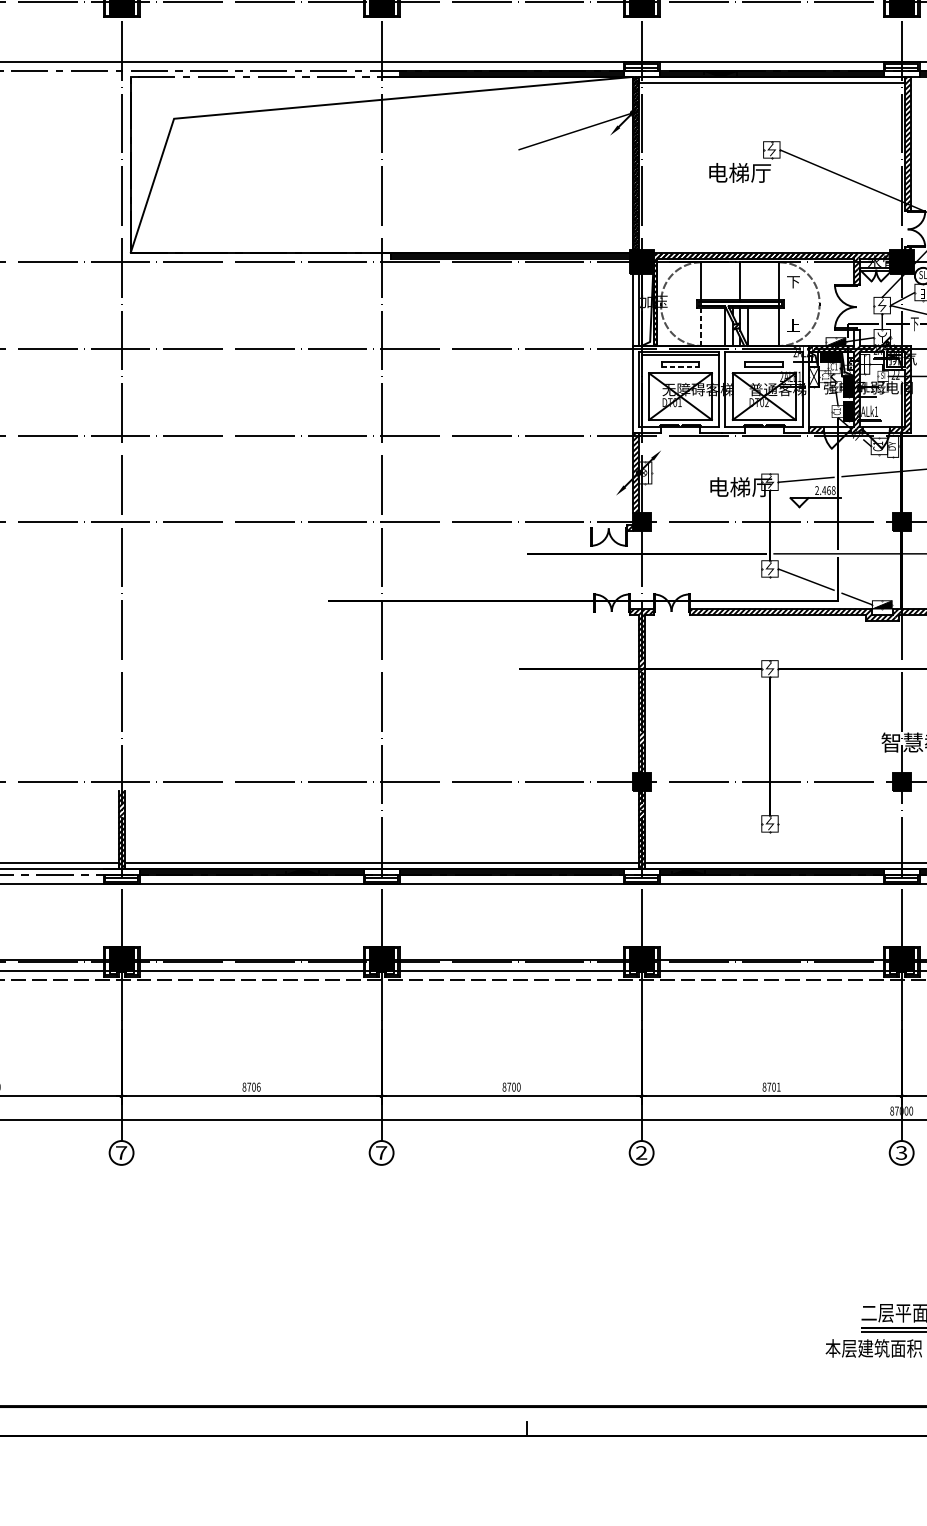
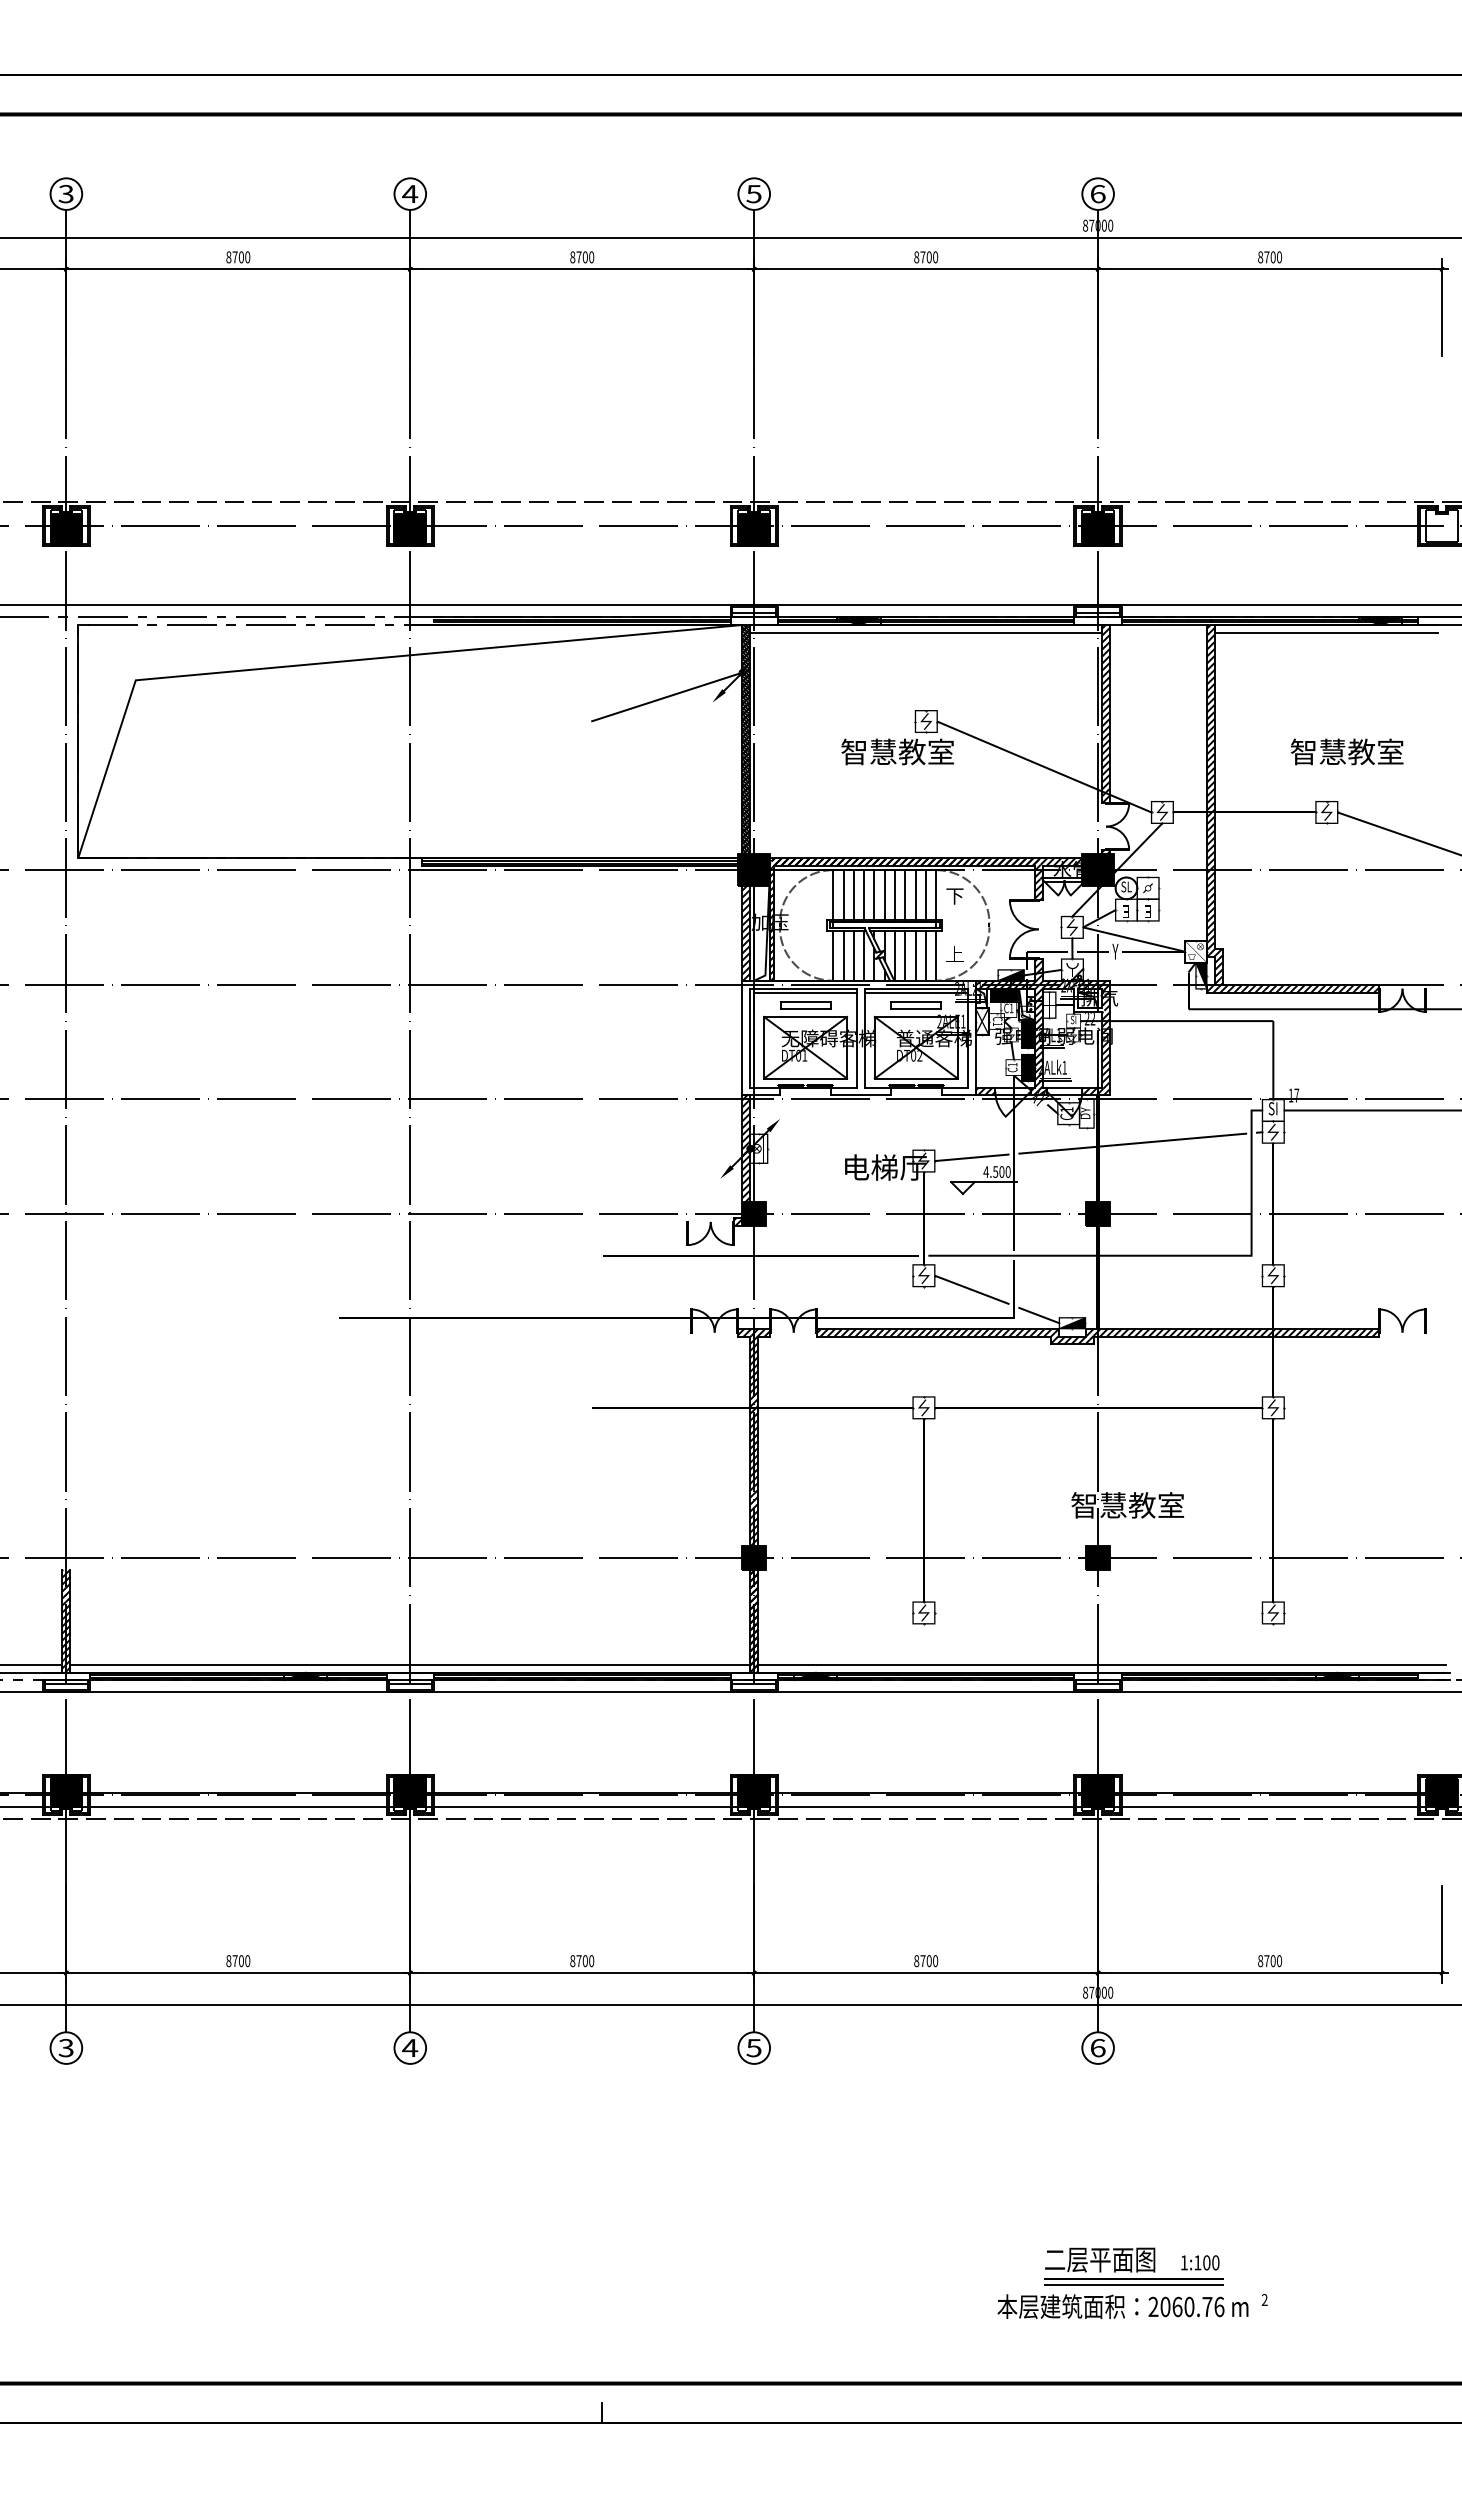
text: (750, 172) -> (897, 751), 电梯厅 -> 智慧教室
line: (709, 281) -> (843, 895), added
line: (716, 281) -> (853, 895), added
line: (725, 281) -> (864, 895), added
line: (732, 281) -> (874, 895), added
line: (747, 281) -> (894, 895), added
line: (756, 281) -> (905, 895), added
line: (763, 281) -> (915, 895), added
line: (771, 281) -> (925, 895), added
hatch: (635, 309) -> (746, 932), added
text: (914, 324) -> (1115, 952), 下 -> Y
line: (701, 326) -> (833, 955), dashed -> solid
line: (709, 326) -> (843, 955), added
line: (716, 326) -> (853, 955), added
line: (756, 326) -> (905, 955), added
line: (763, 326) -> (915, 955), added
line: (771, 326) -> (925, 955), added
hatch: (856, 338) -> (1038, 970), added
line: (763, 354) -> (915, 992), added
line: (680, 367) -> (805, 1009), dashed -> solid
text: (824, 490) -> (996, 1172), 2.468 -> 4.500
text: (258, 1086) -> (247, 1960), 8706 -> 8700
text: (778, 1087) -> (935, 1961), 8701 -> 8700
text: (120, 1152) -> (65, 2047), 7 -> 3
text: (381, 1152) -> (410, 2047), 7 -> 4
text: (641, 1152) -> (753, 2047), 2 -> 5
text: (901, 1152) -> (1097, 2047), 3 -> 6

